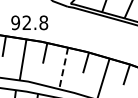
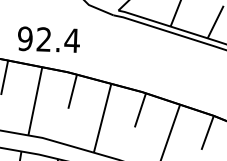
text: (43, 22) -> (71, 40), 92.8 -> 92.4
line: (63, 68) -> (102, 118), dashed -> solid

